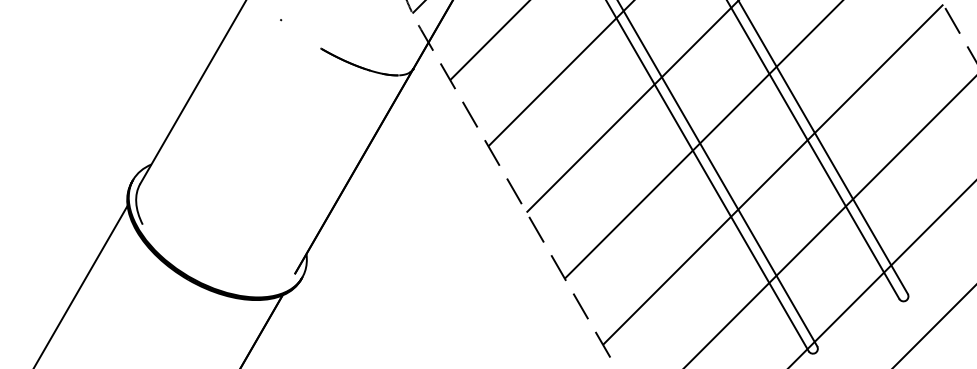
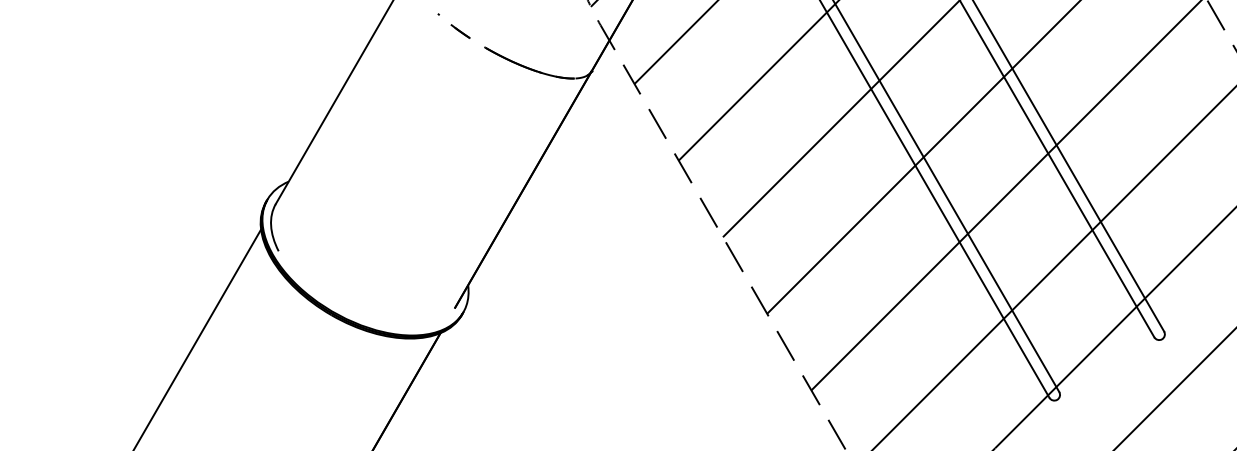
line: (299, 34) -> (460, 31), added

